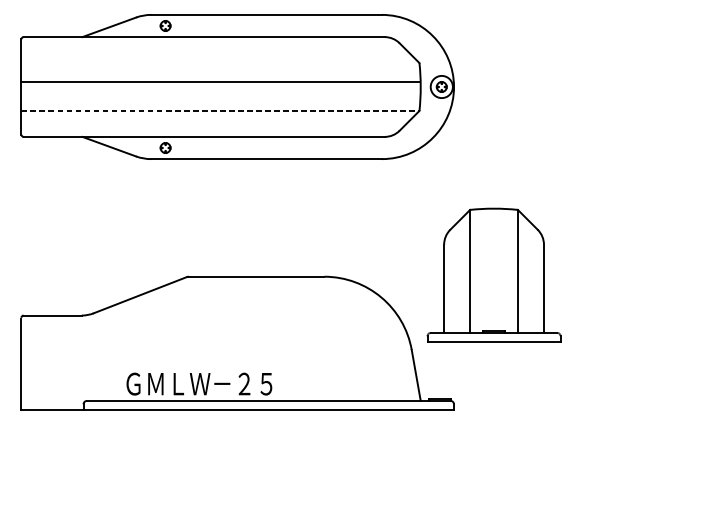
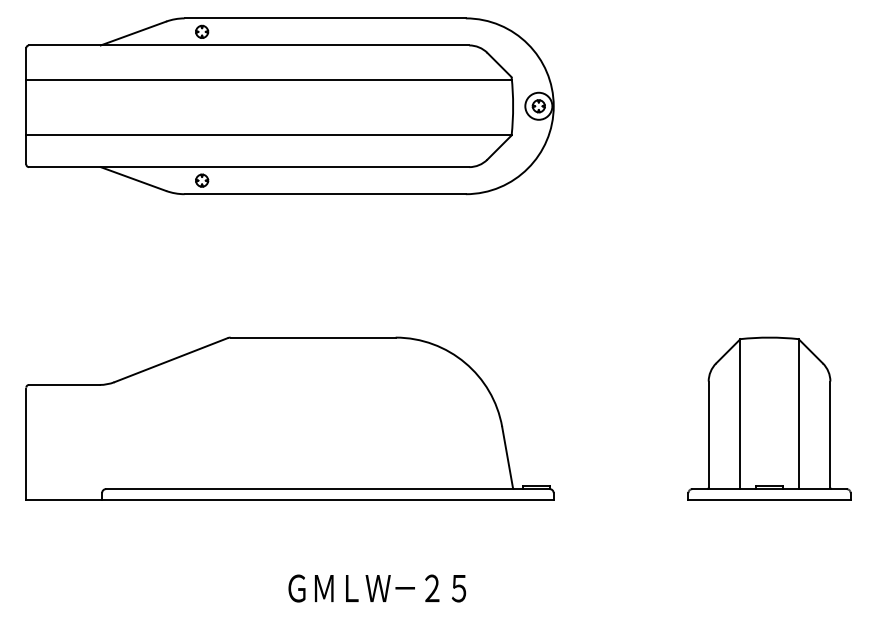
line: (220, 82) -> (268, 80), moved
line: (220, 110) -> (268, 135), dashed -> solid
part: (494, 275) -> (769, 418), moved
text: (199, 384) -> (377, 588), moved

